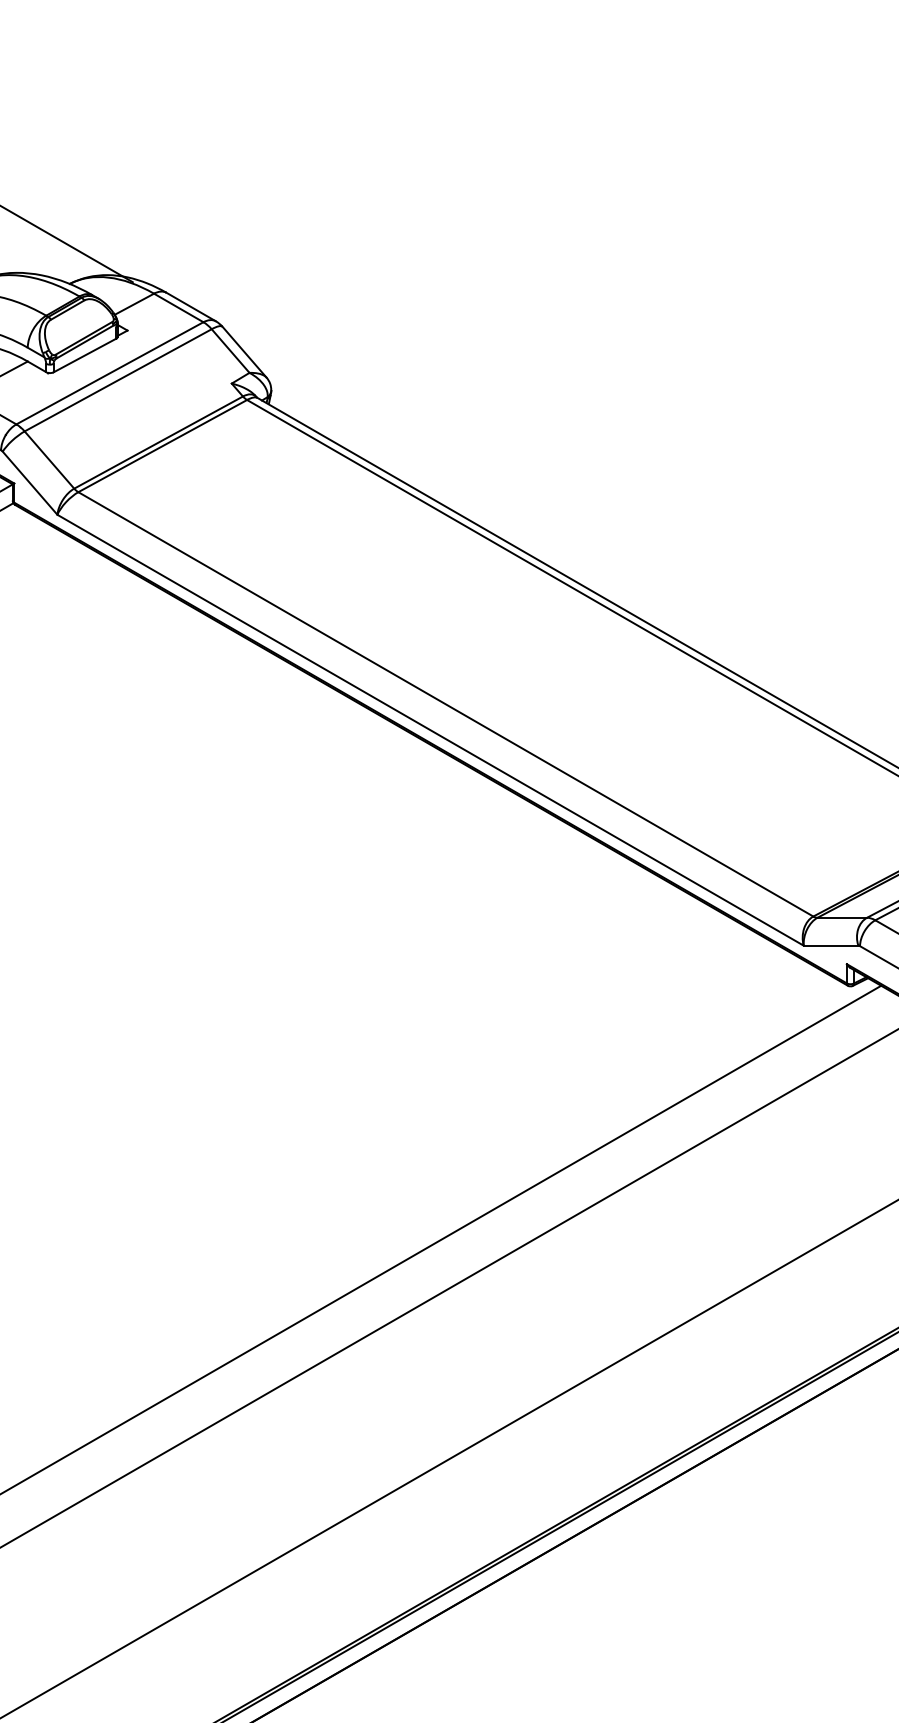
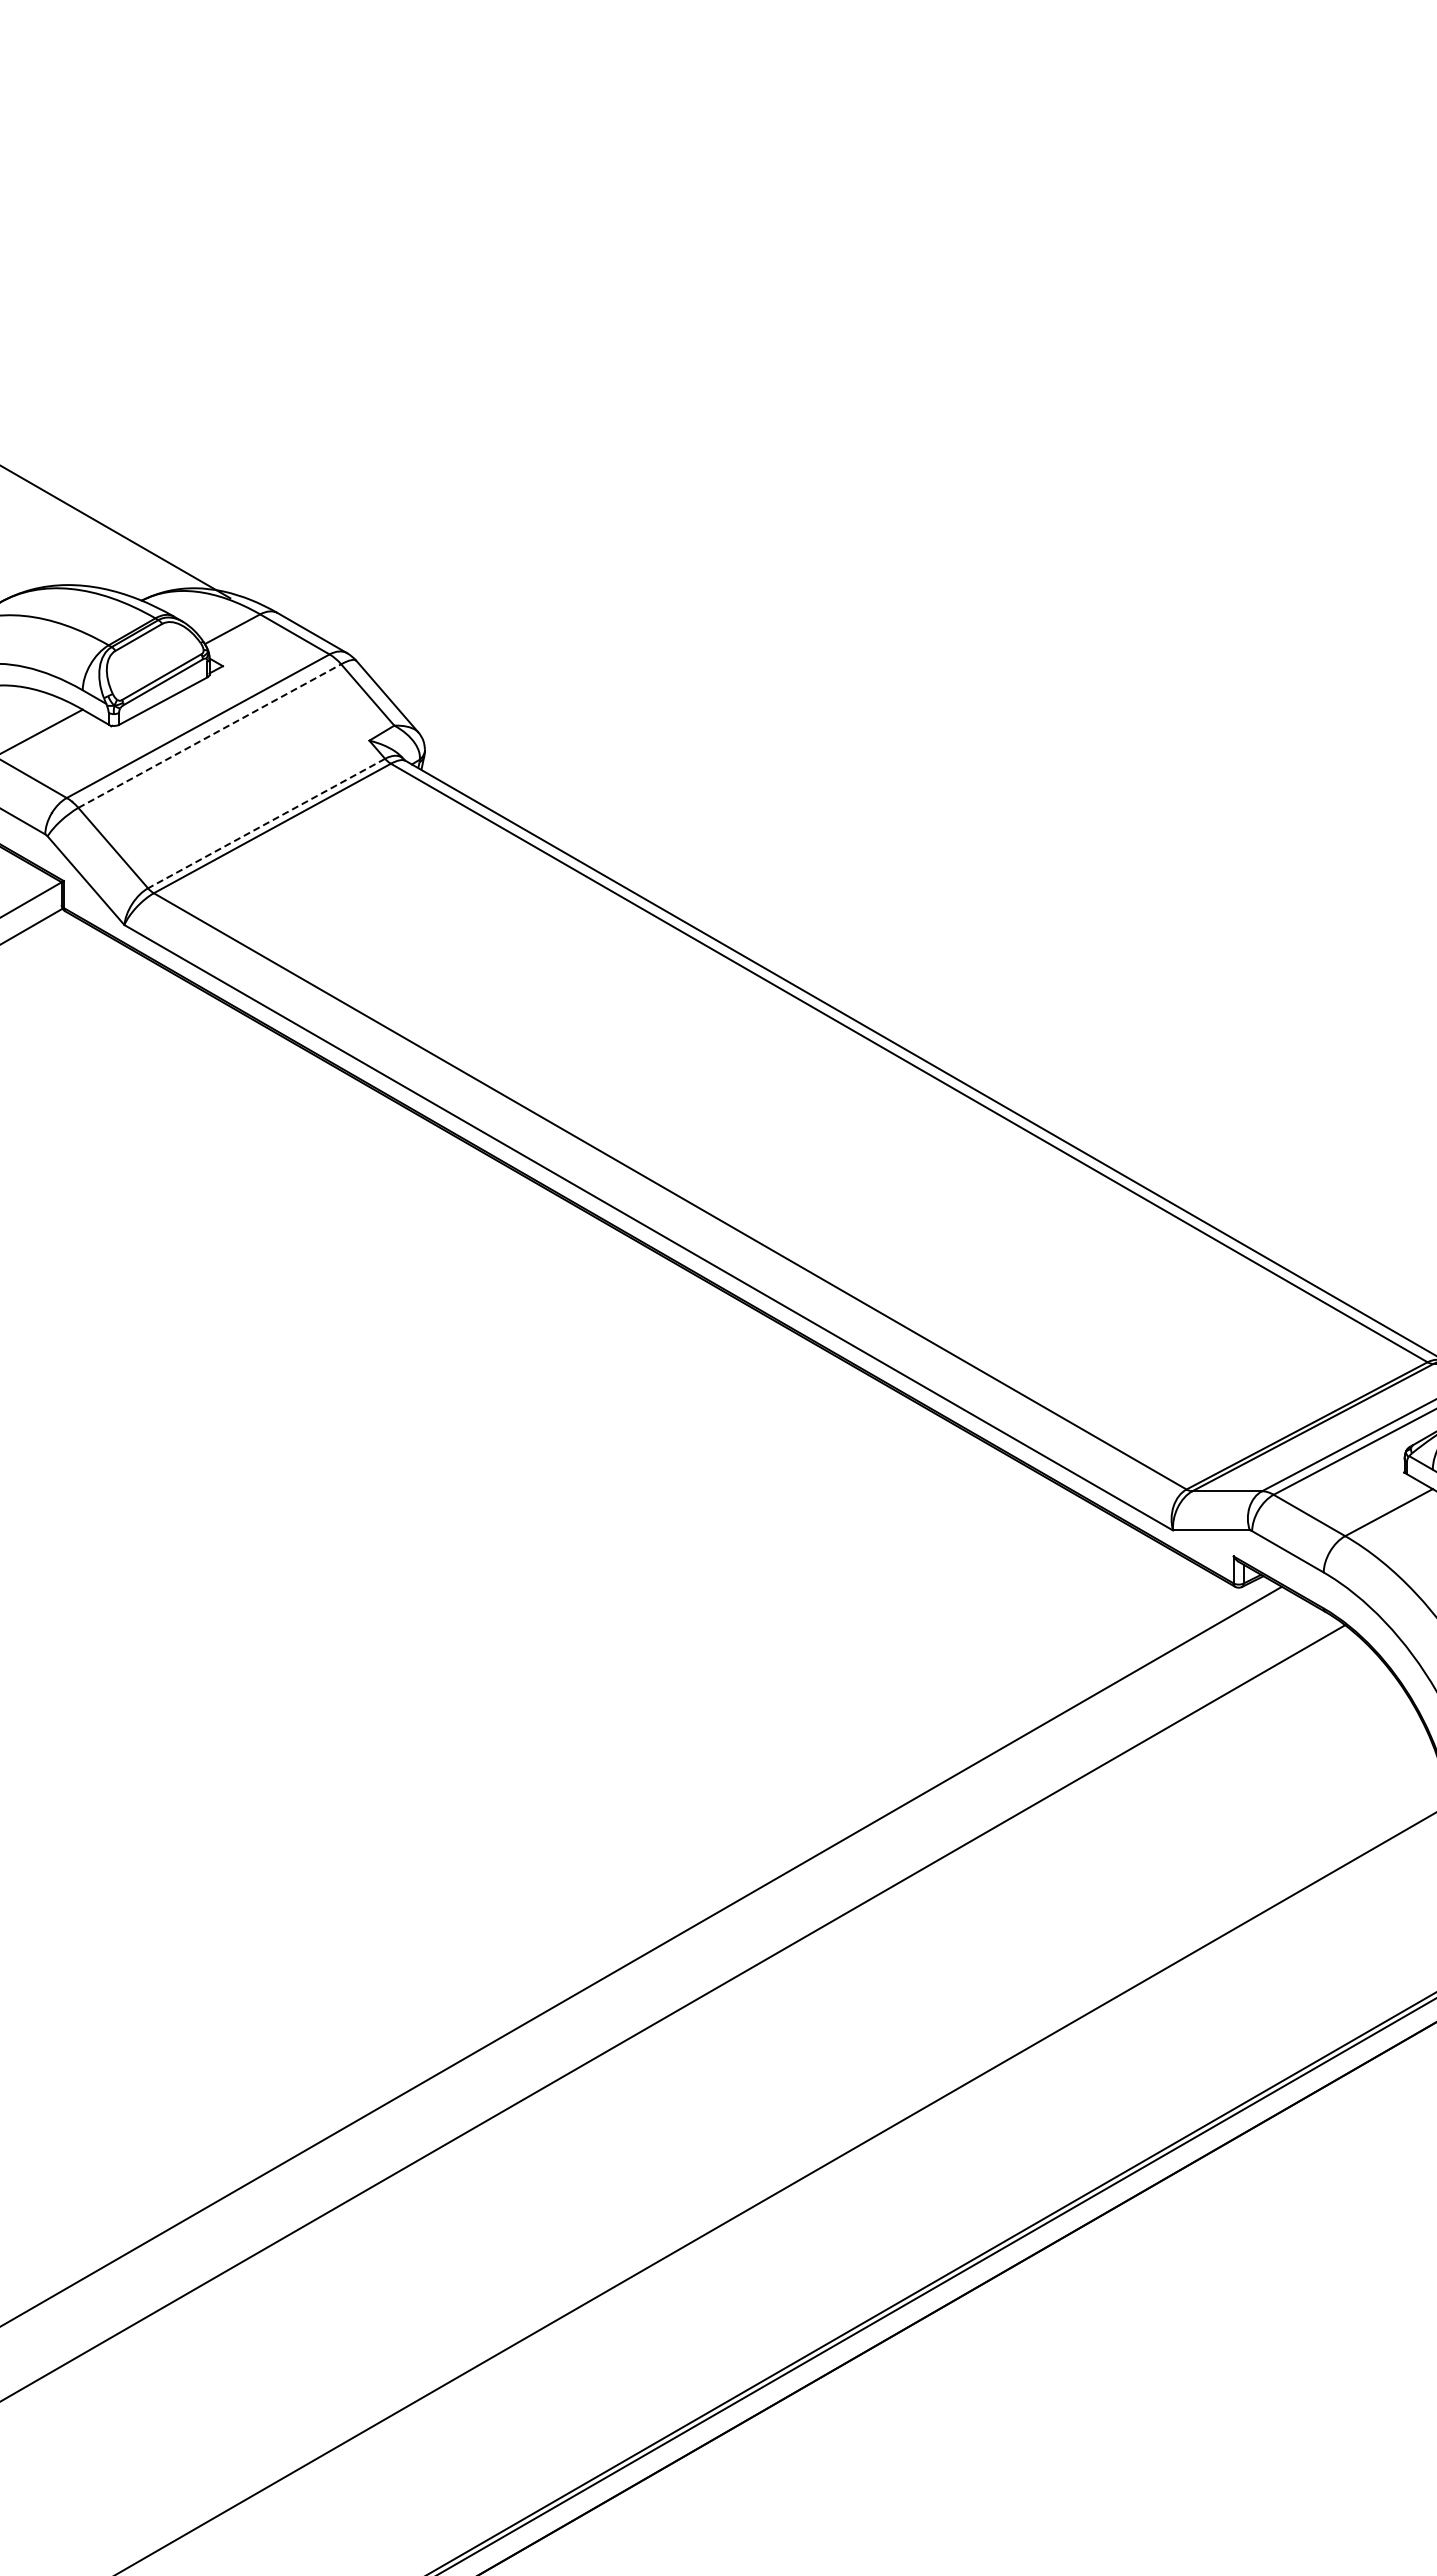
line: (117, 380) -> (209, 736), solid -> dashed
line: (158, 442) -> (266, 823), solid -> dashed

